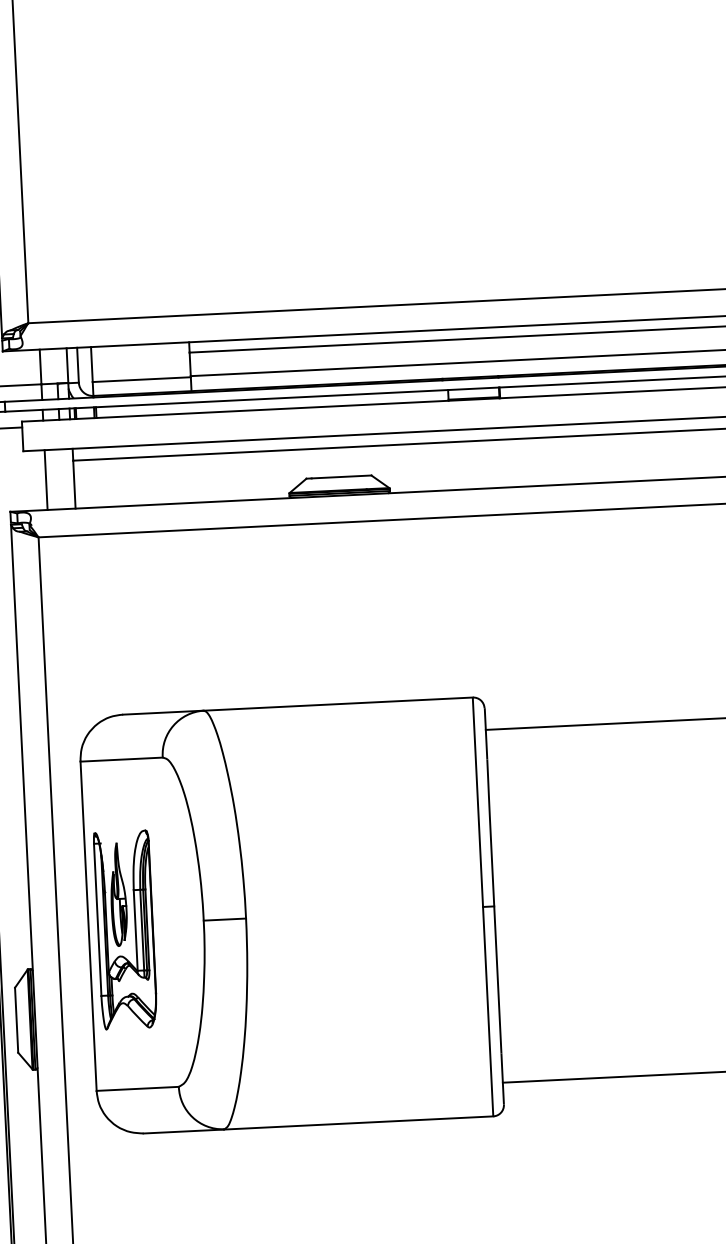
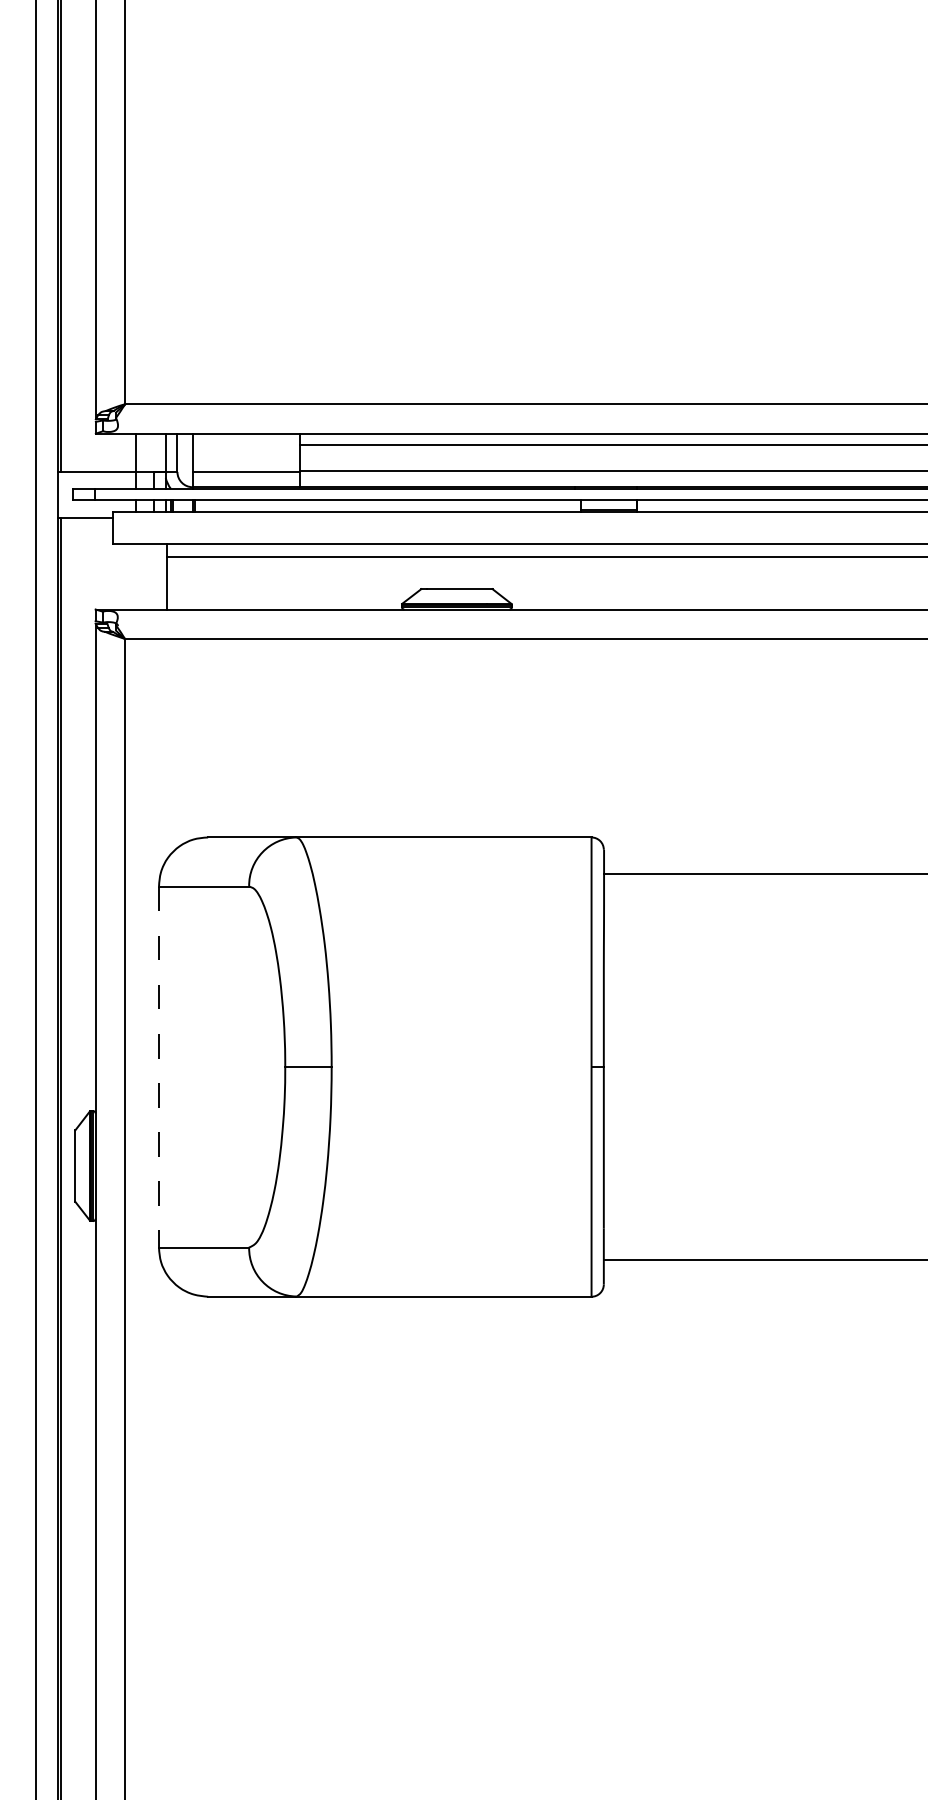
line: (46, 479) -> (136, 576), removed
line: (89, 926) -> (159, 1067), solid -> dashed
part: (125, 930) -> (199, 1073), removed

